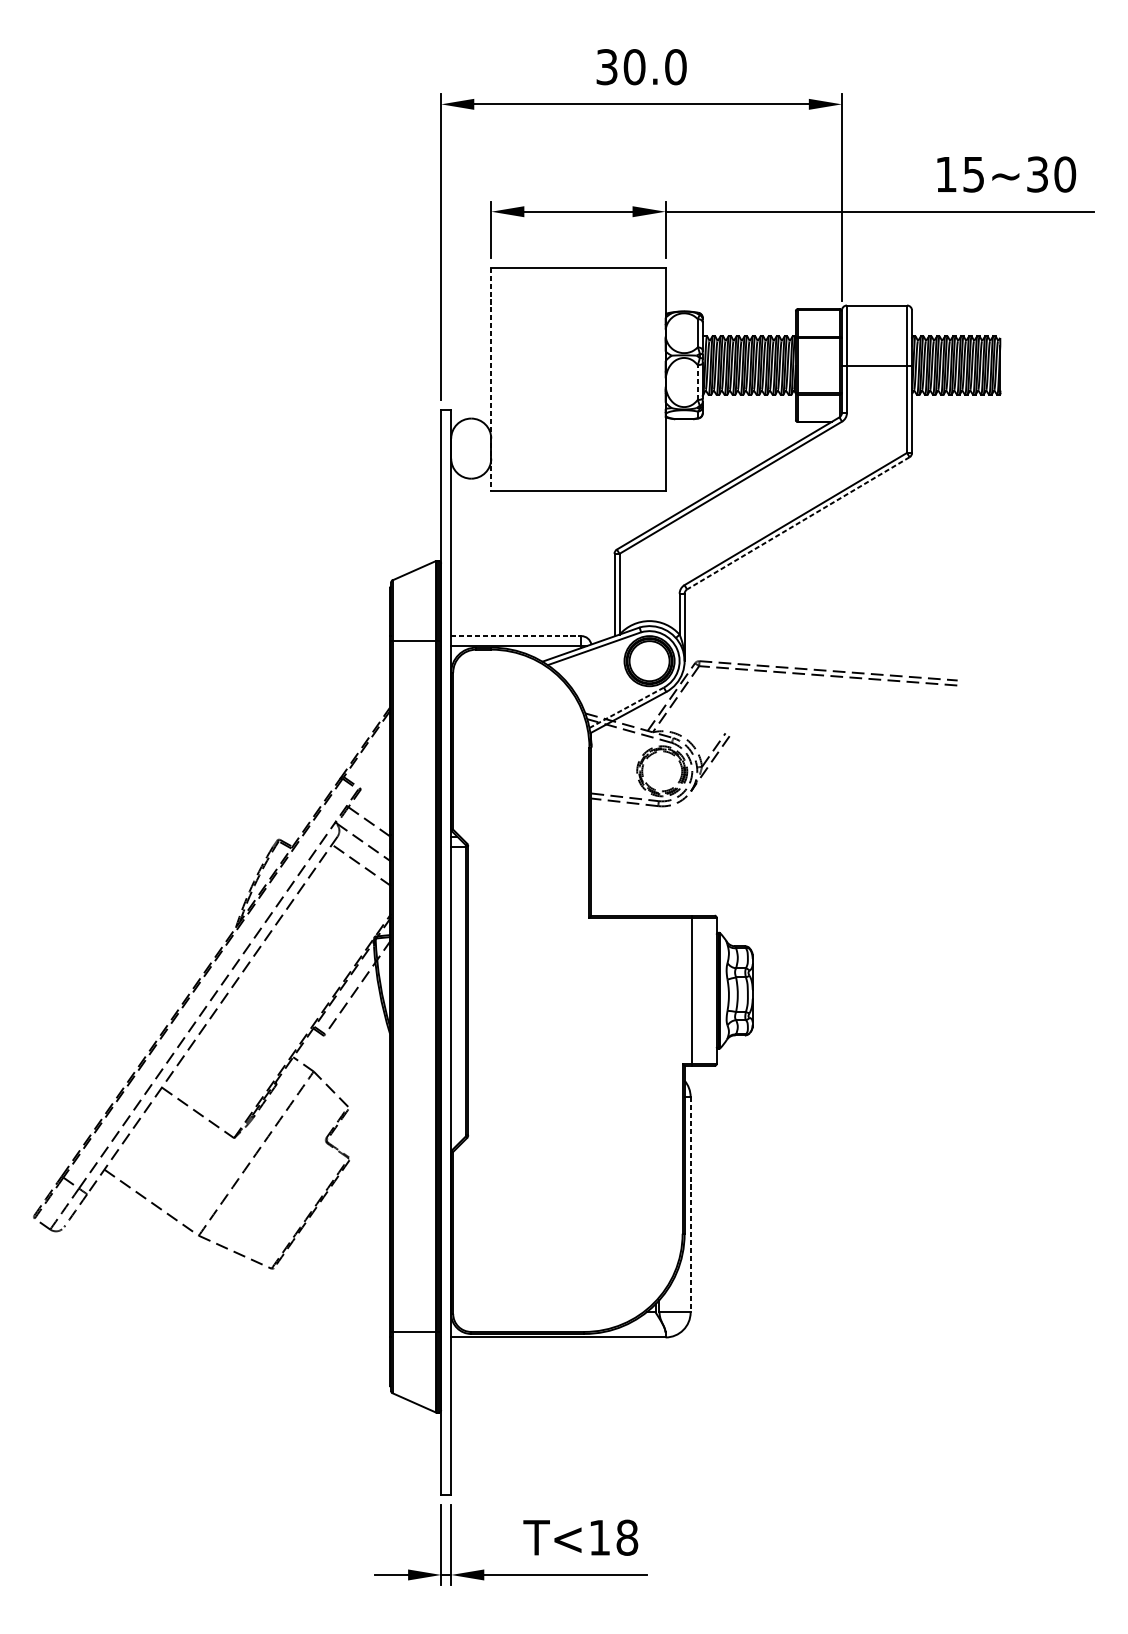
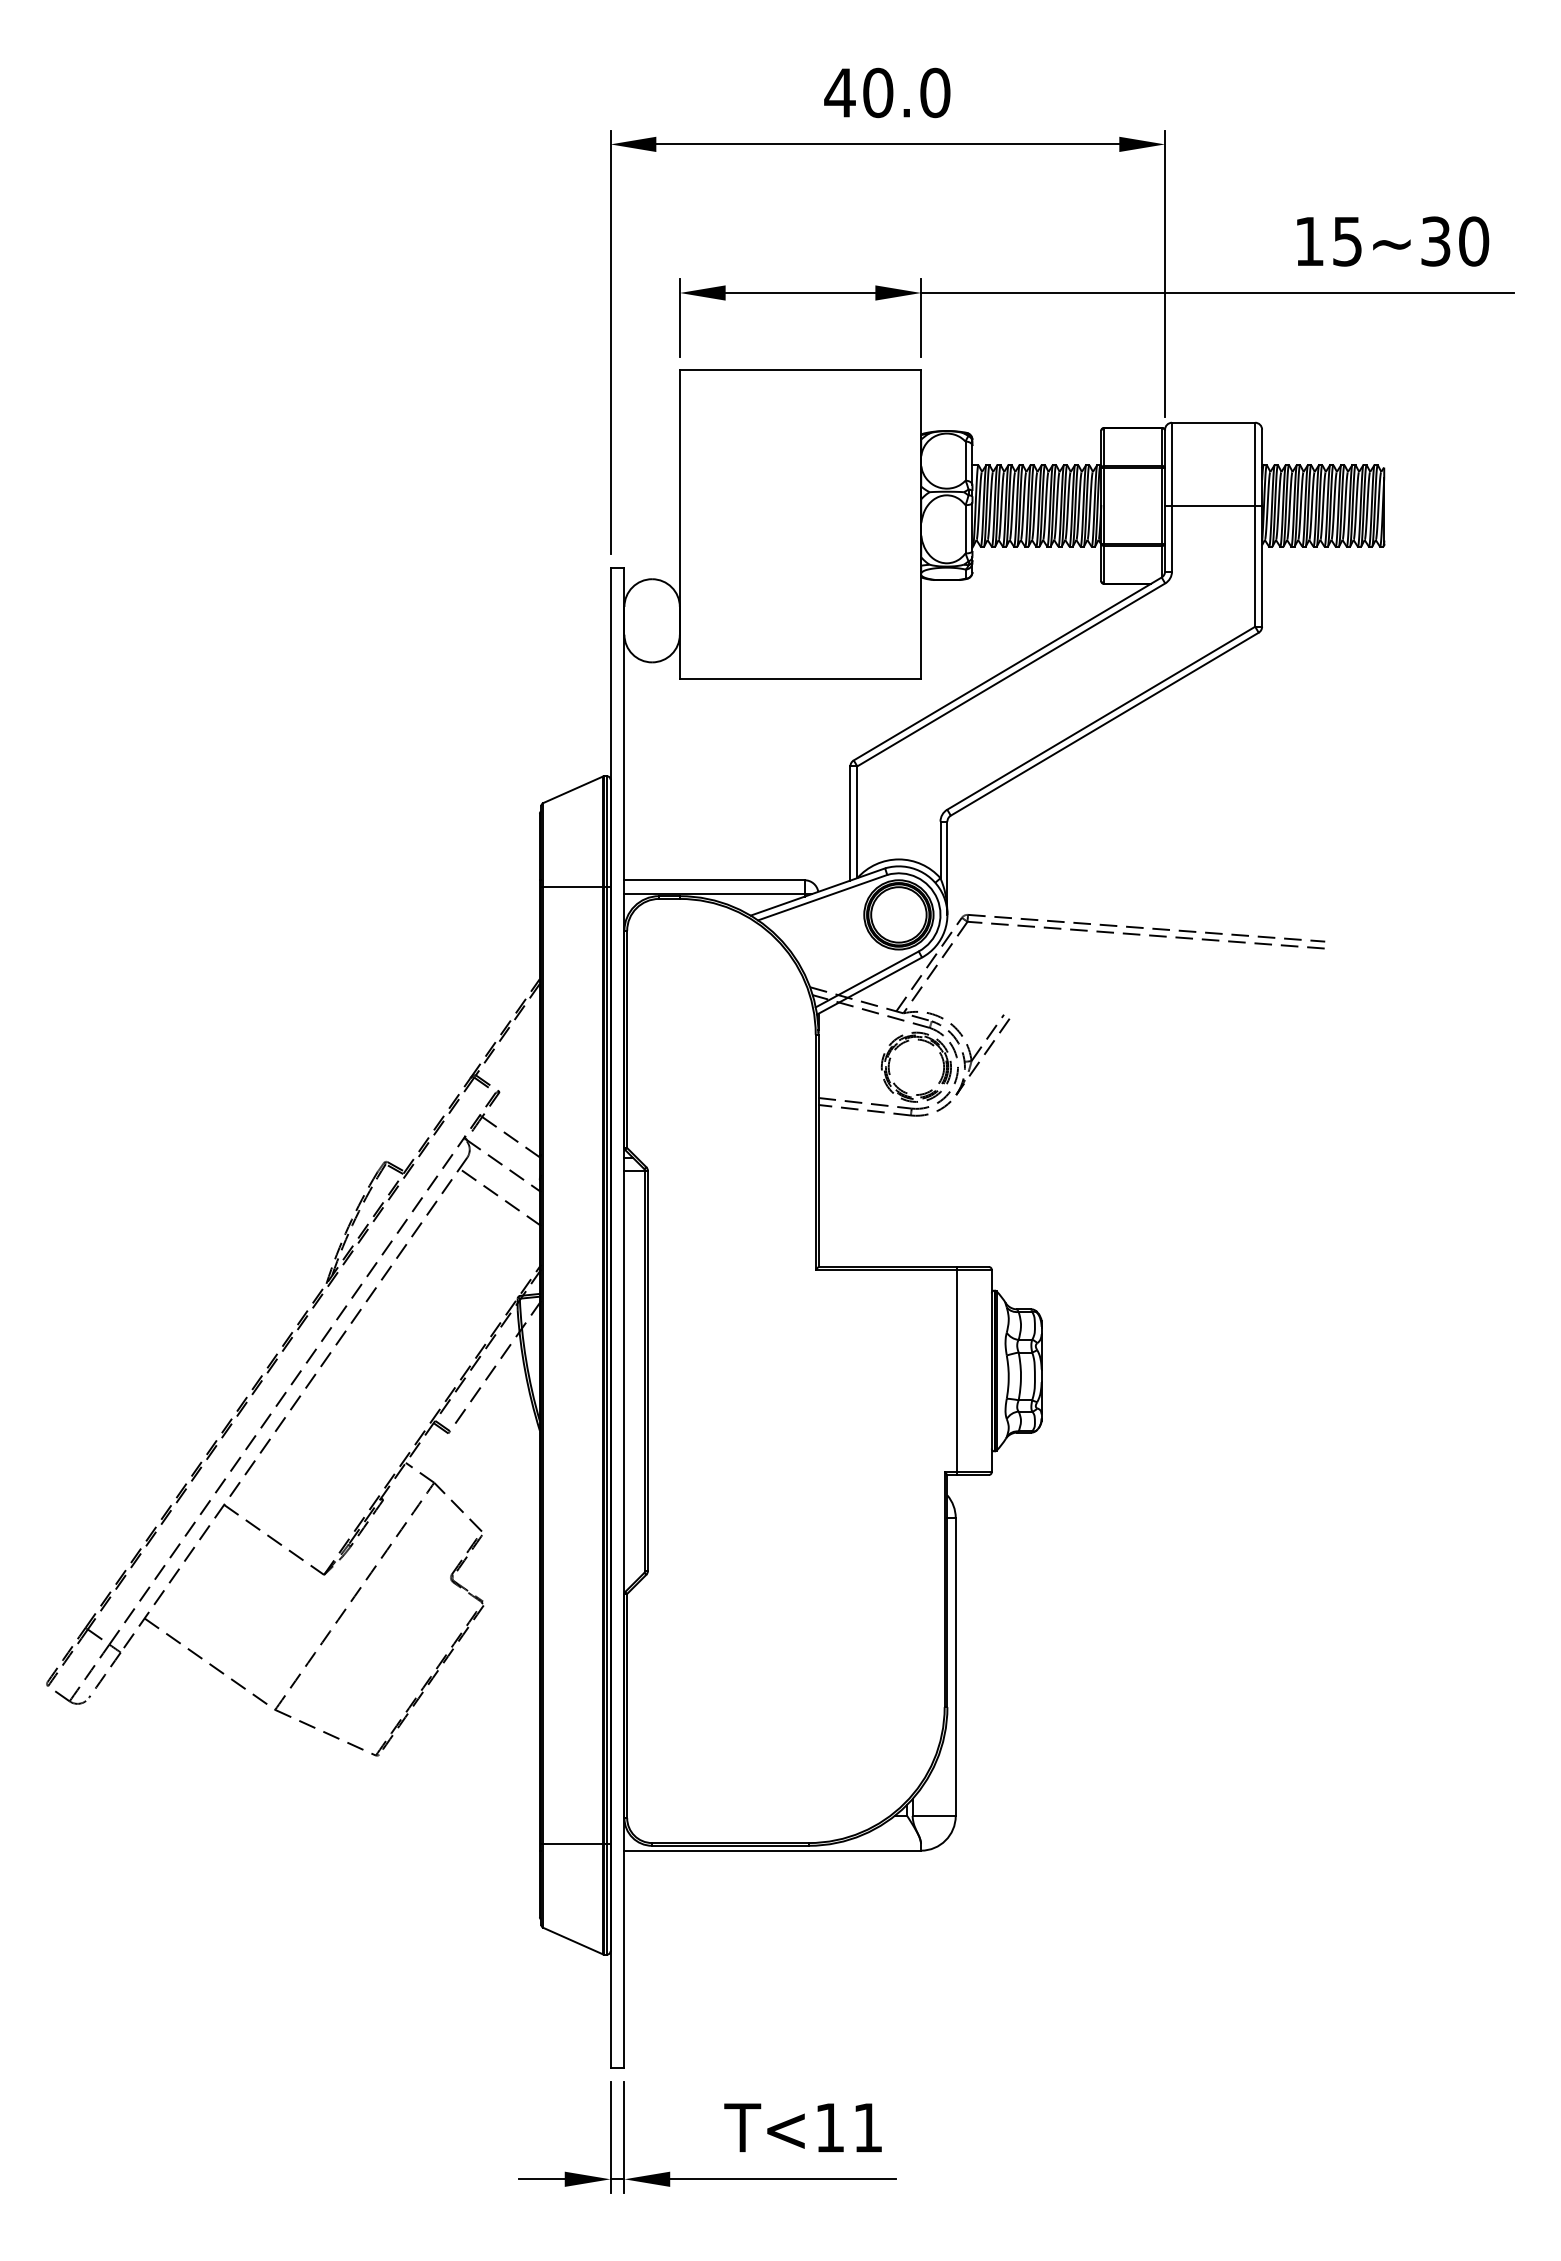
text: (606, 66) -> (839, 92), 30.0 -> 40.0
line: (491, 379) -> (679, 525), dashed -> solid
line: (697, 381) -> (965, 528), dashed -> solid
line: (798, 523) -> (1104, 724), dashed -> solid
line: (517, 636) -> (715, 880), dashed -> solid
line: (626, 707) -> (867, 979), dashed -> solid
line: (690, 1205) -> (955, 1667), dashed -> solid
text: (627, 1537) -> (868, 2127), T<18 -> T<11

